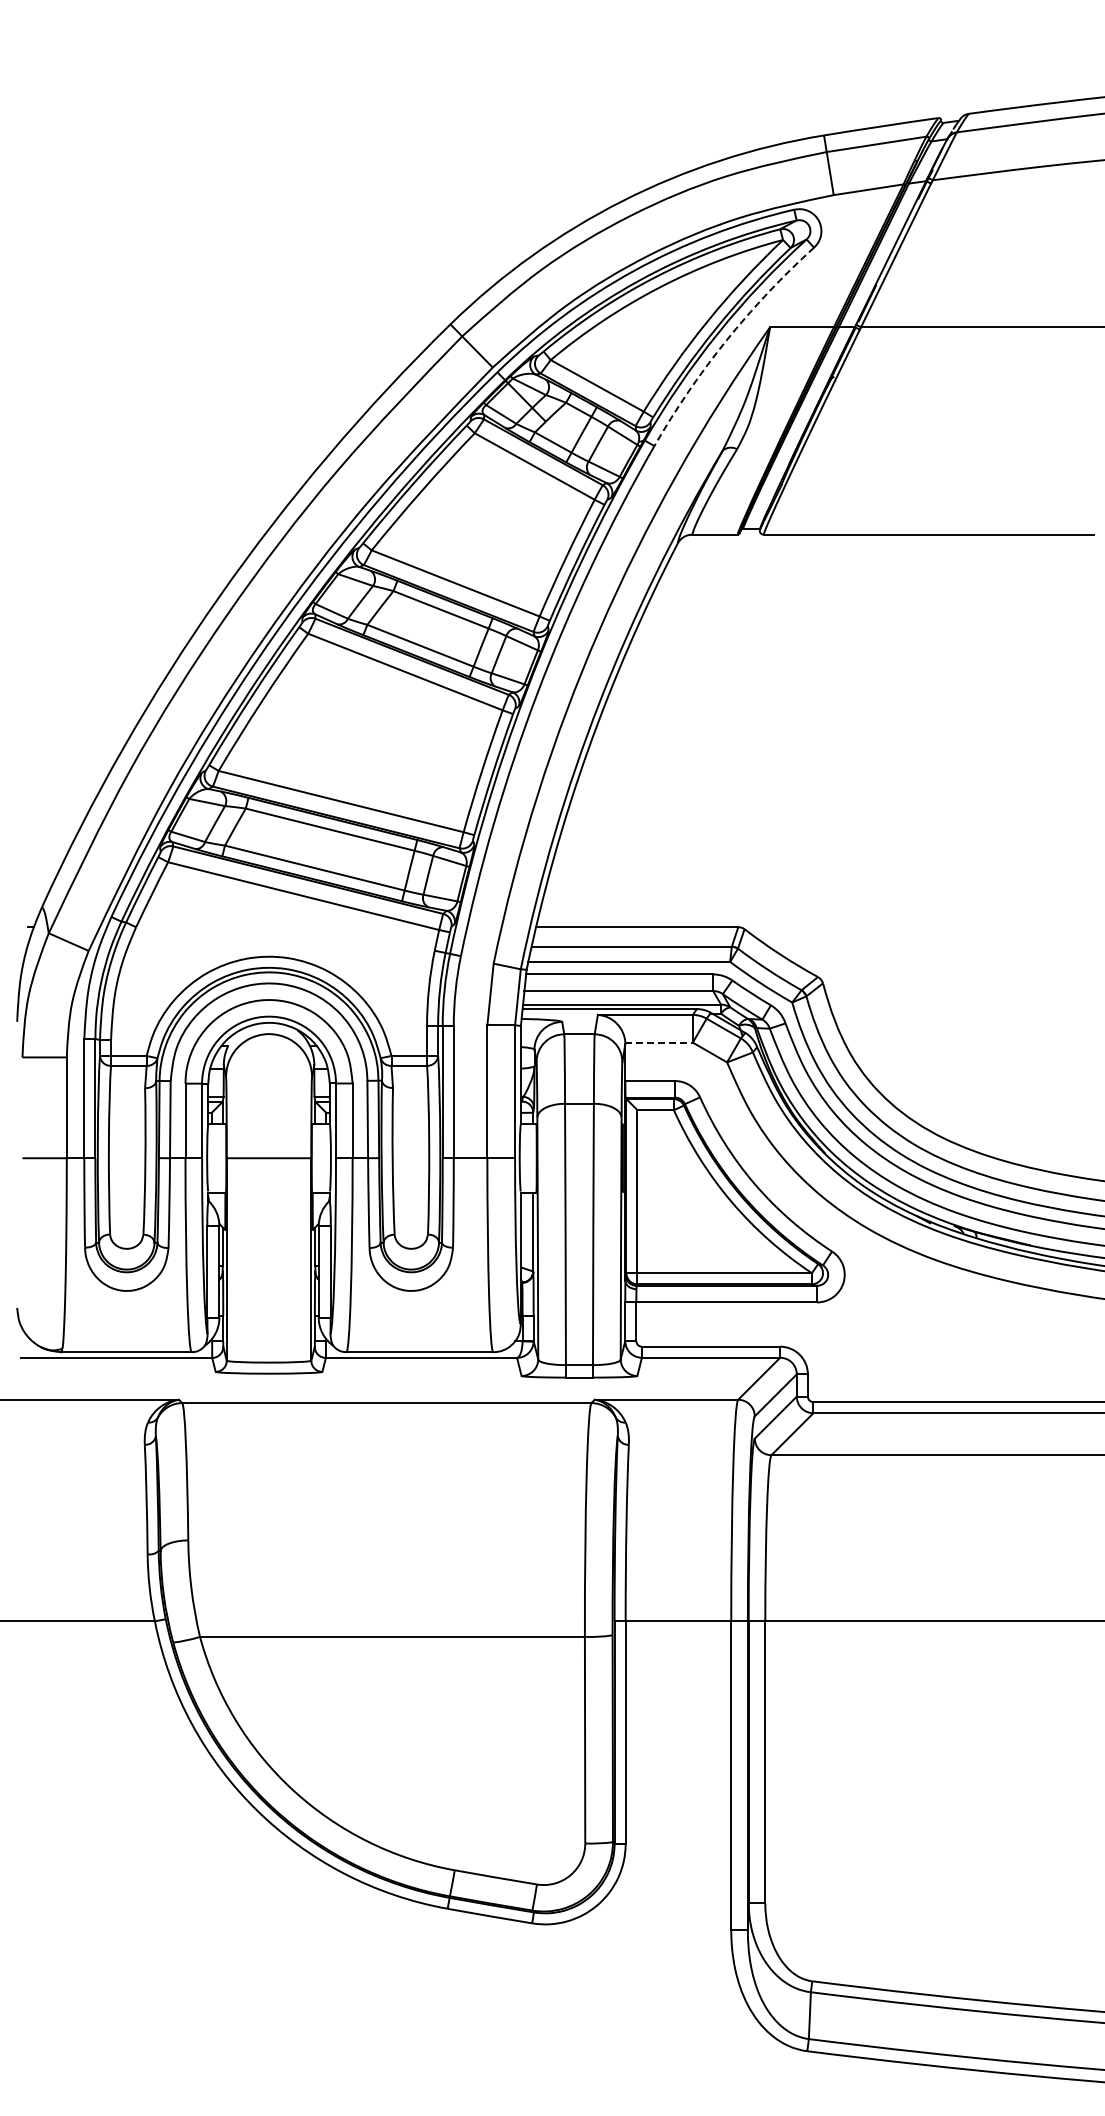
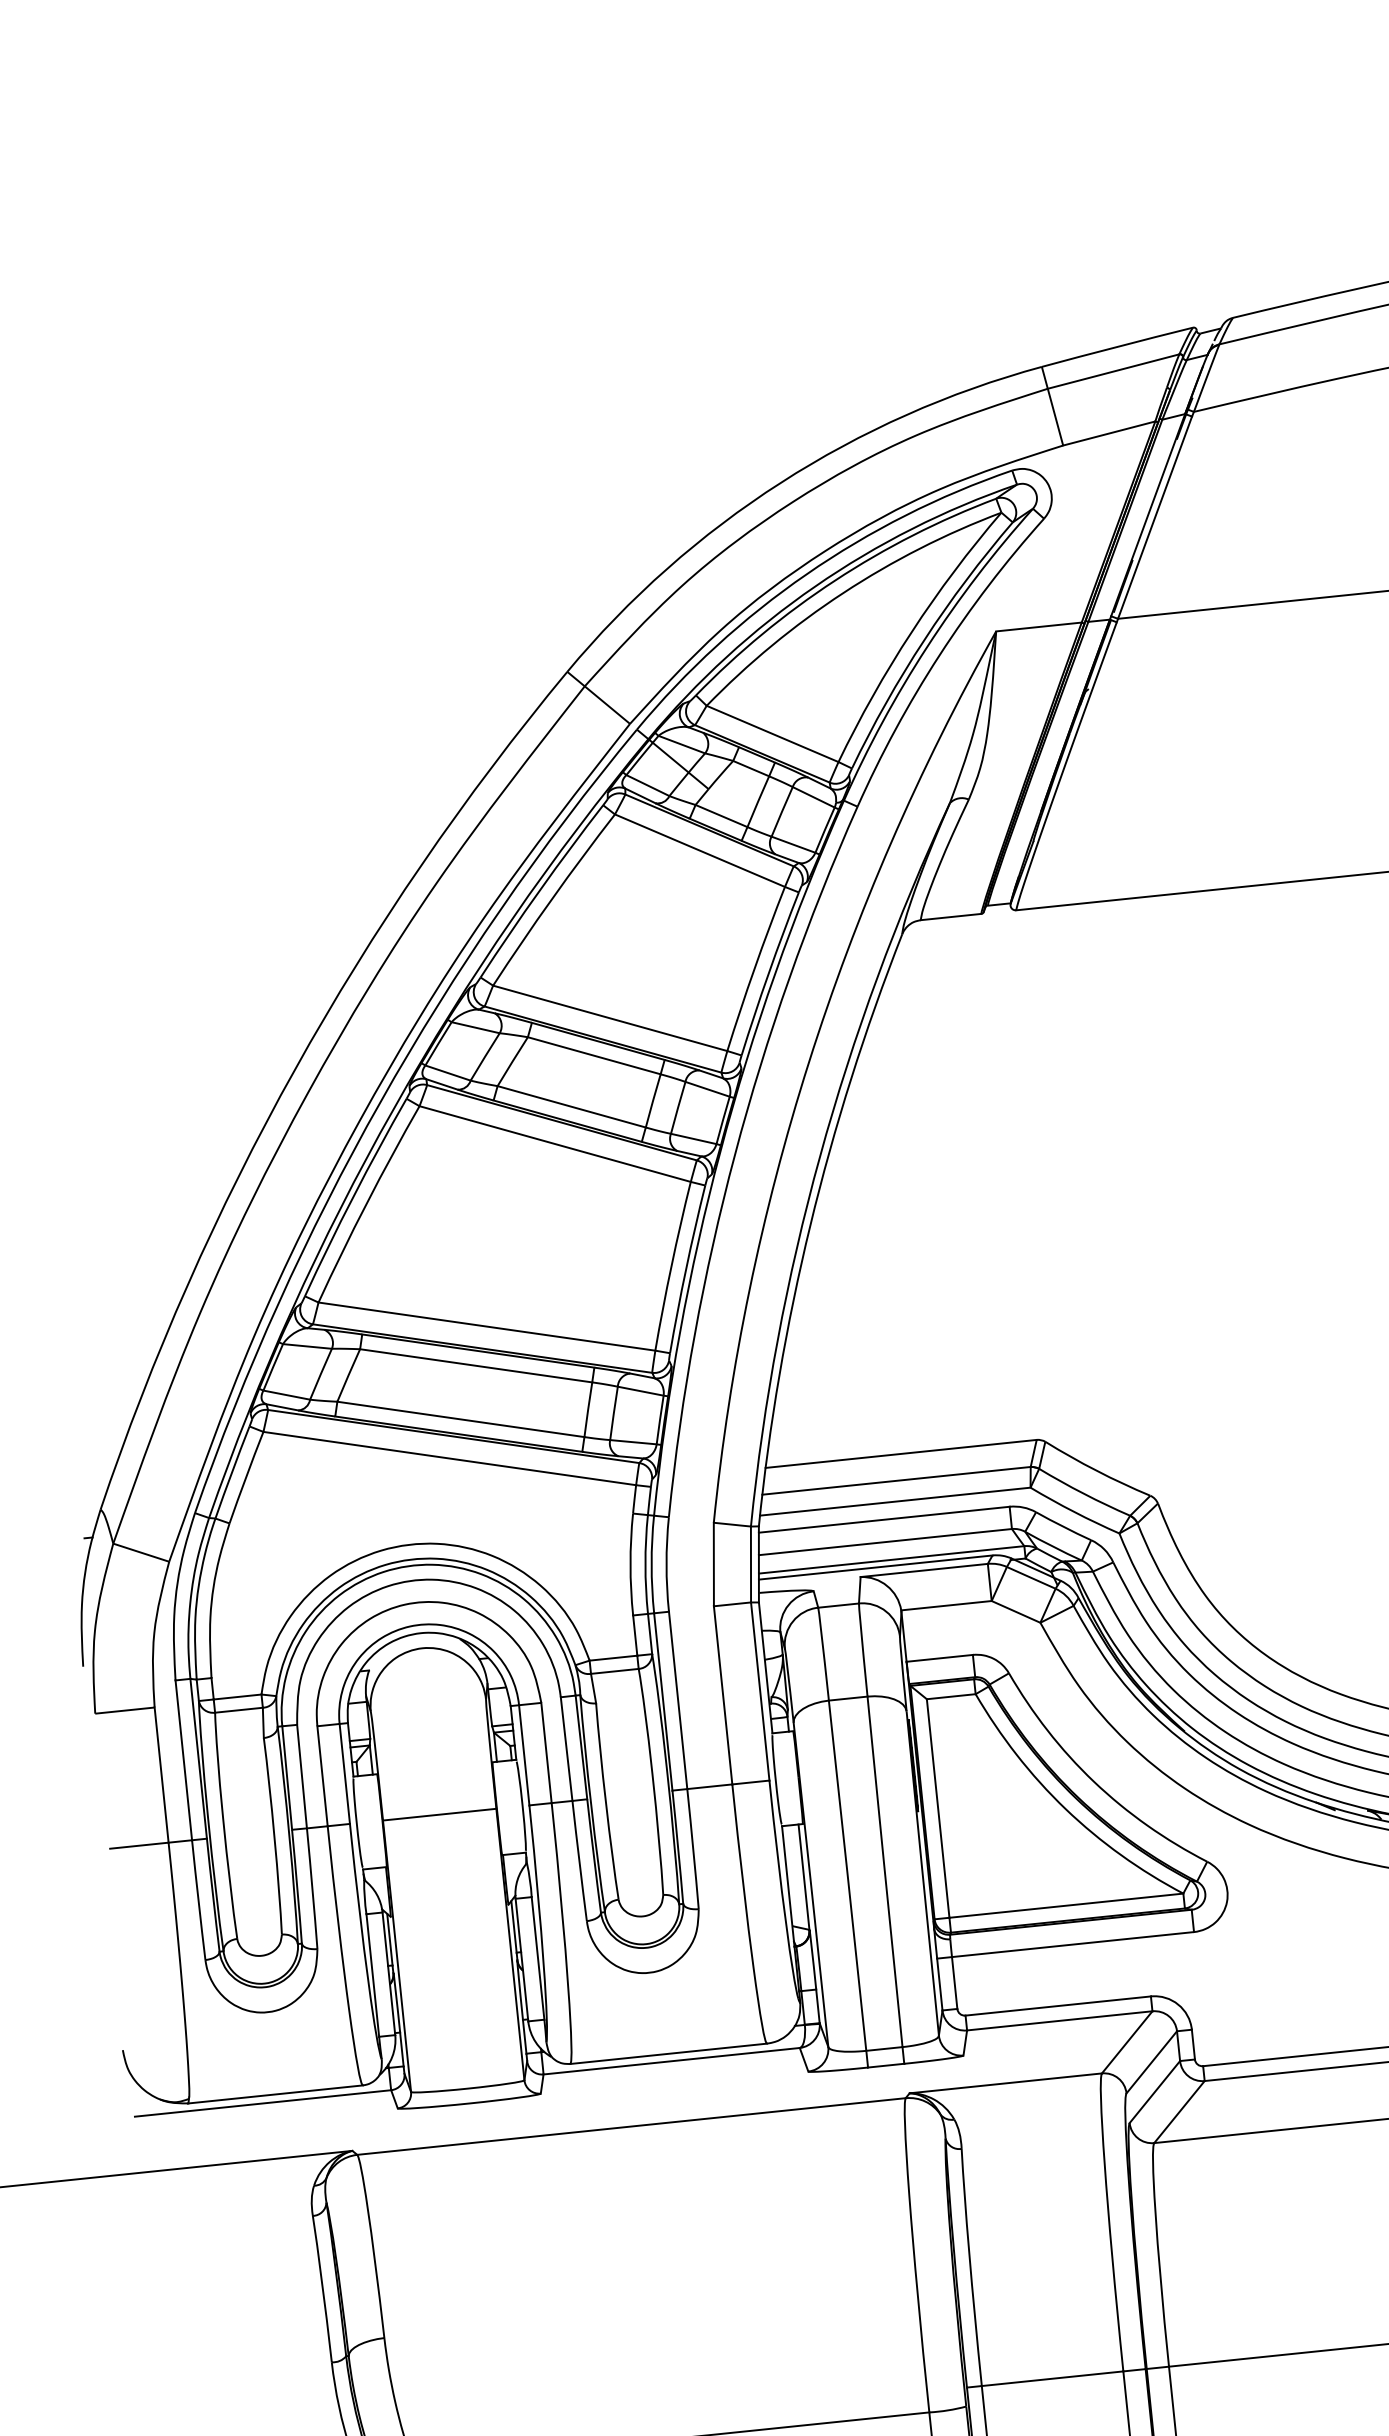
arc: (726, 340) -> (939, 655), dashed -> solid
line: (659, 1042) -> (946, 1605), dashed -> solid

